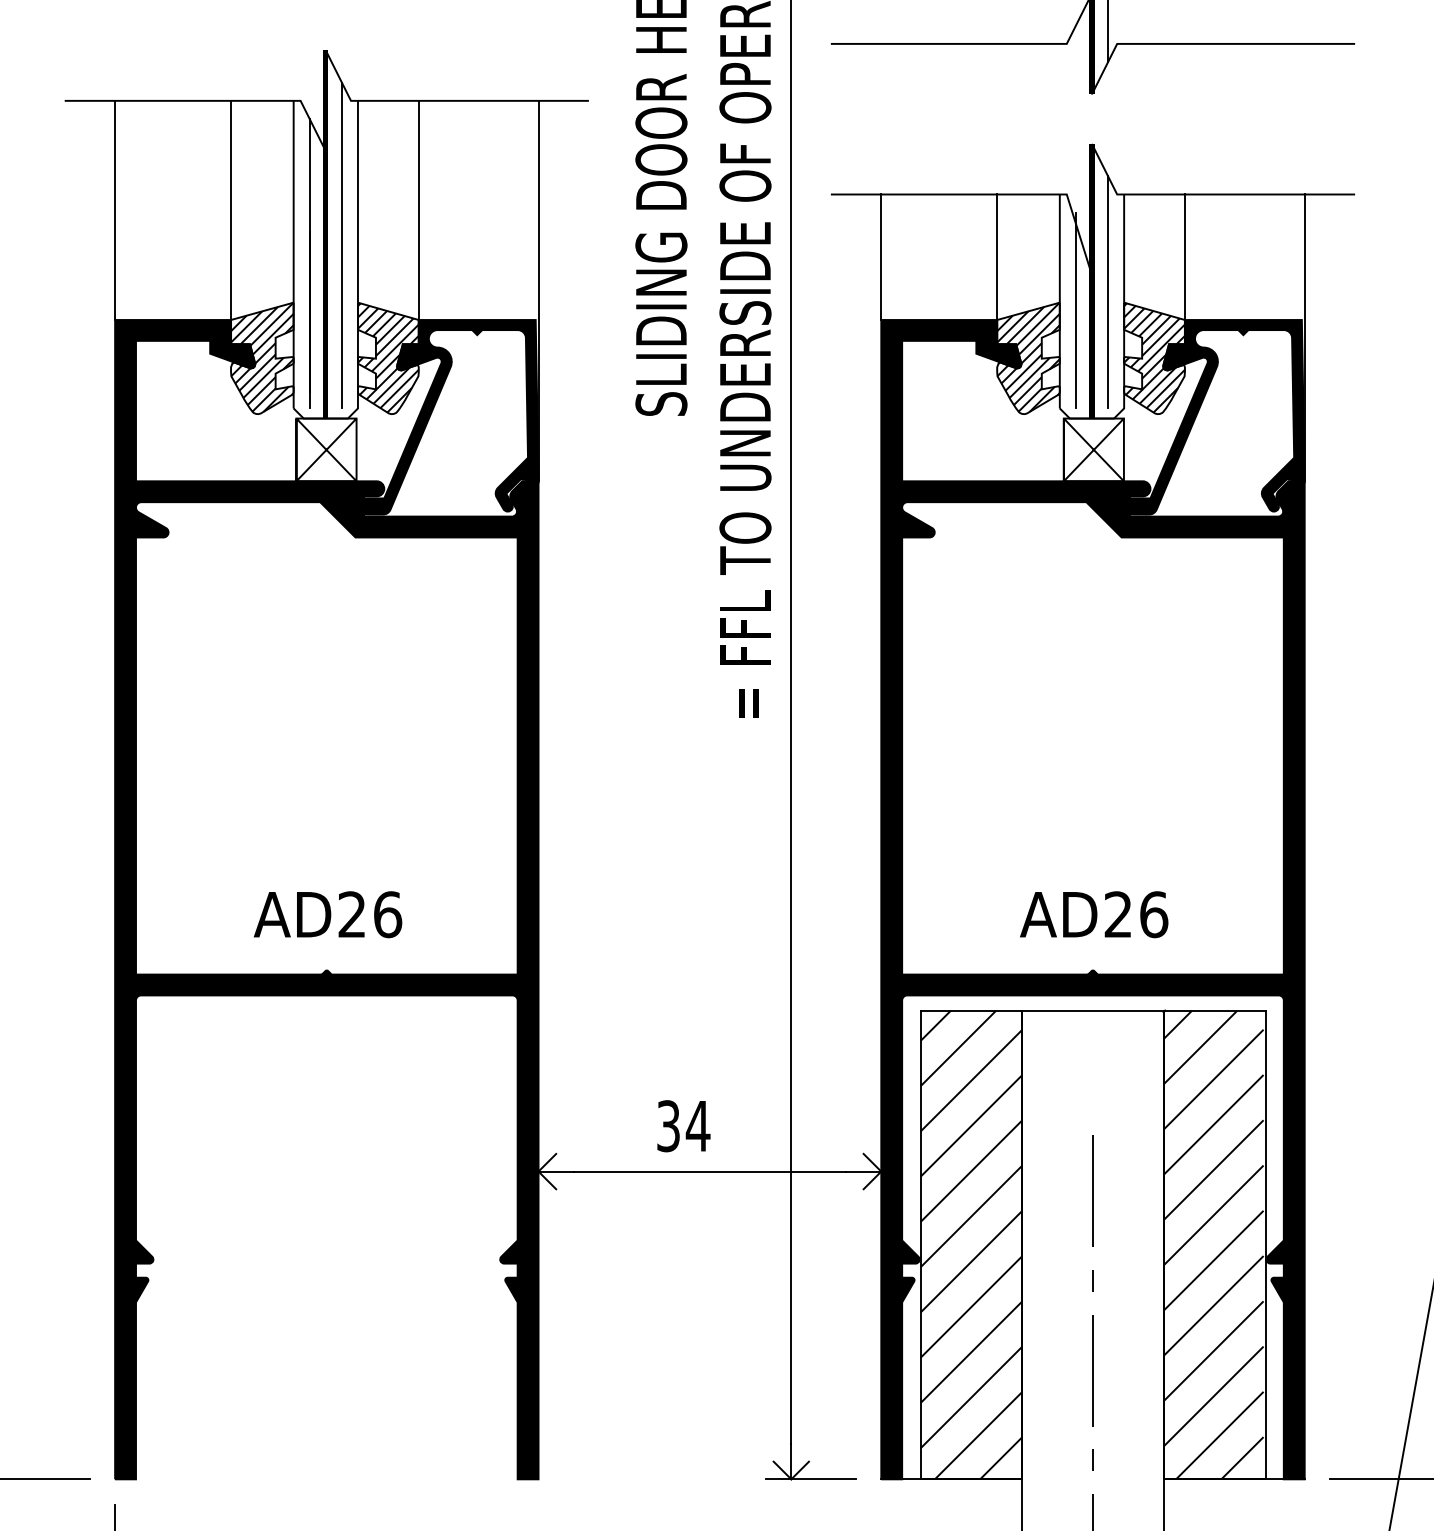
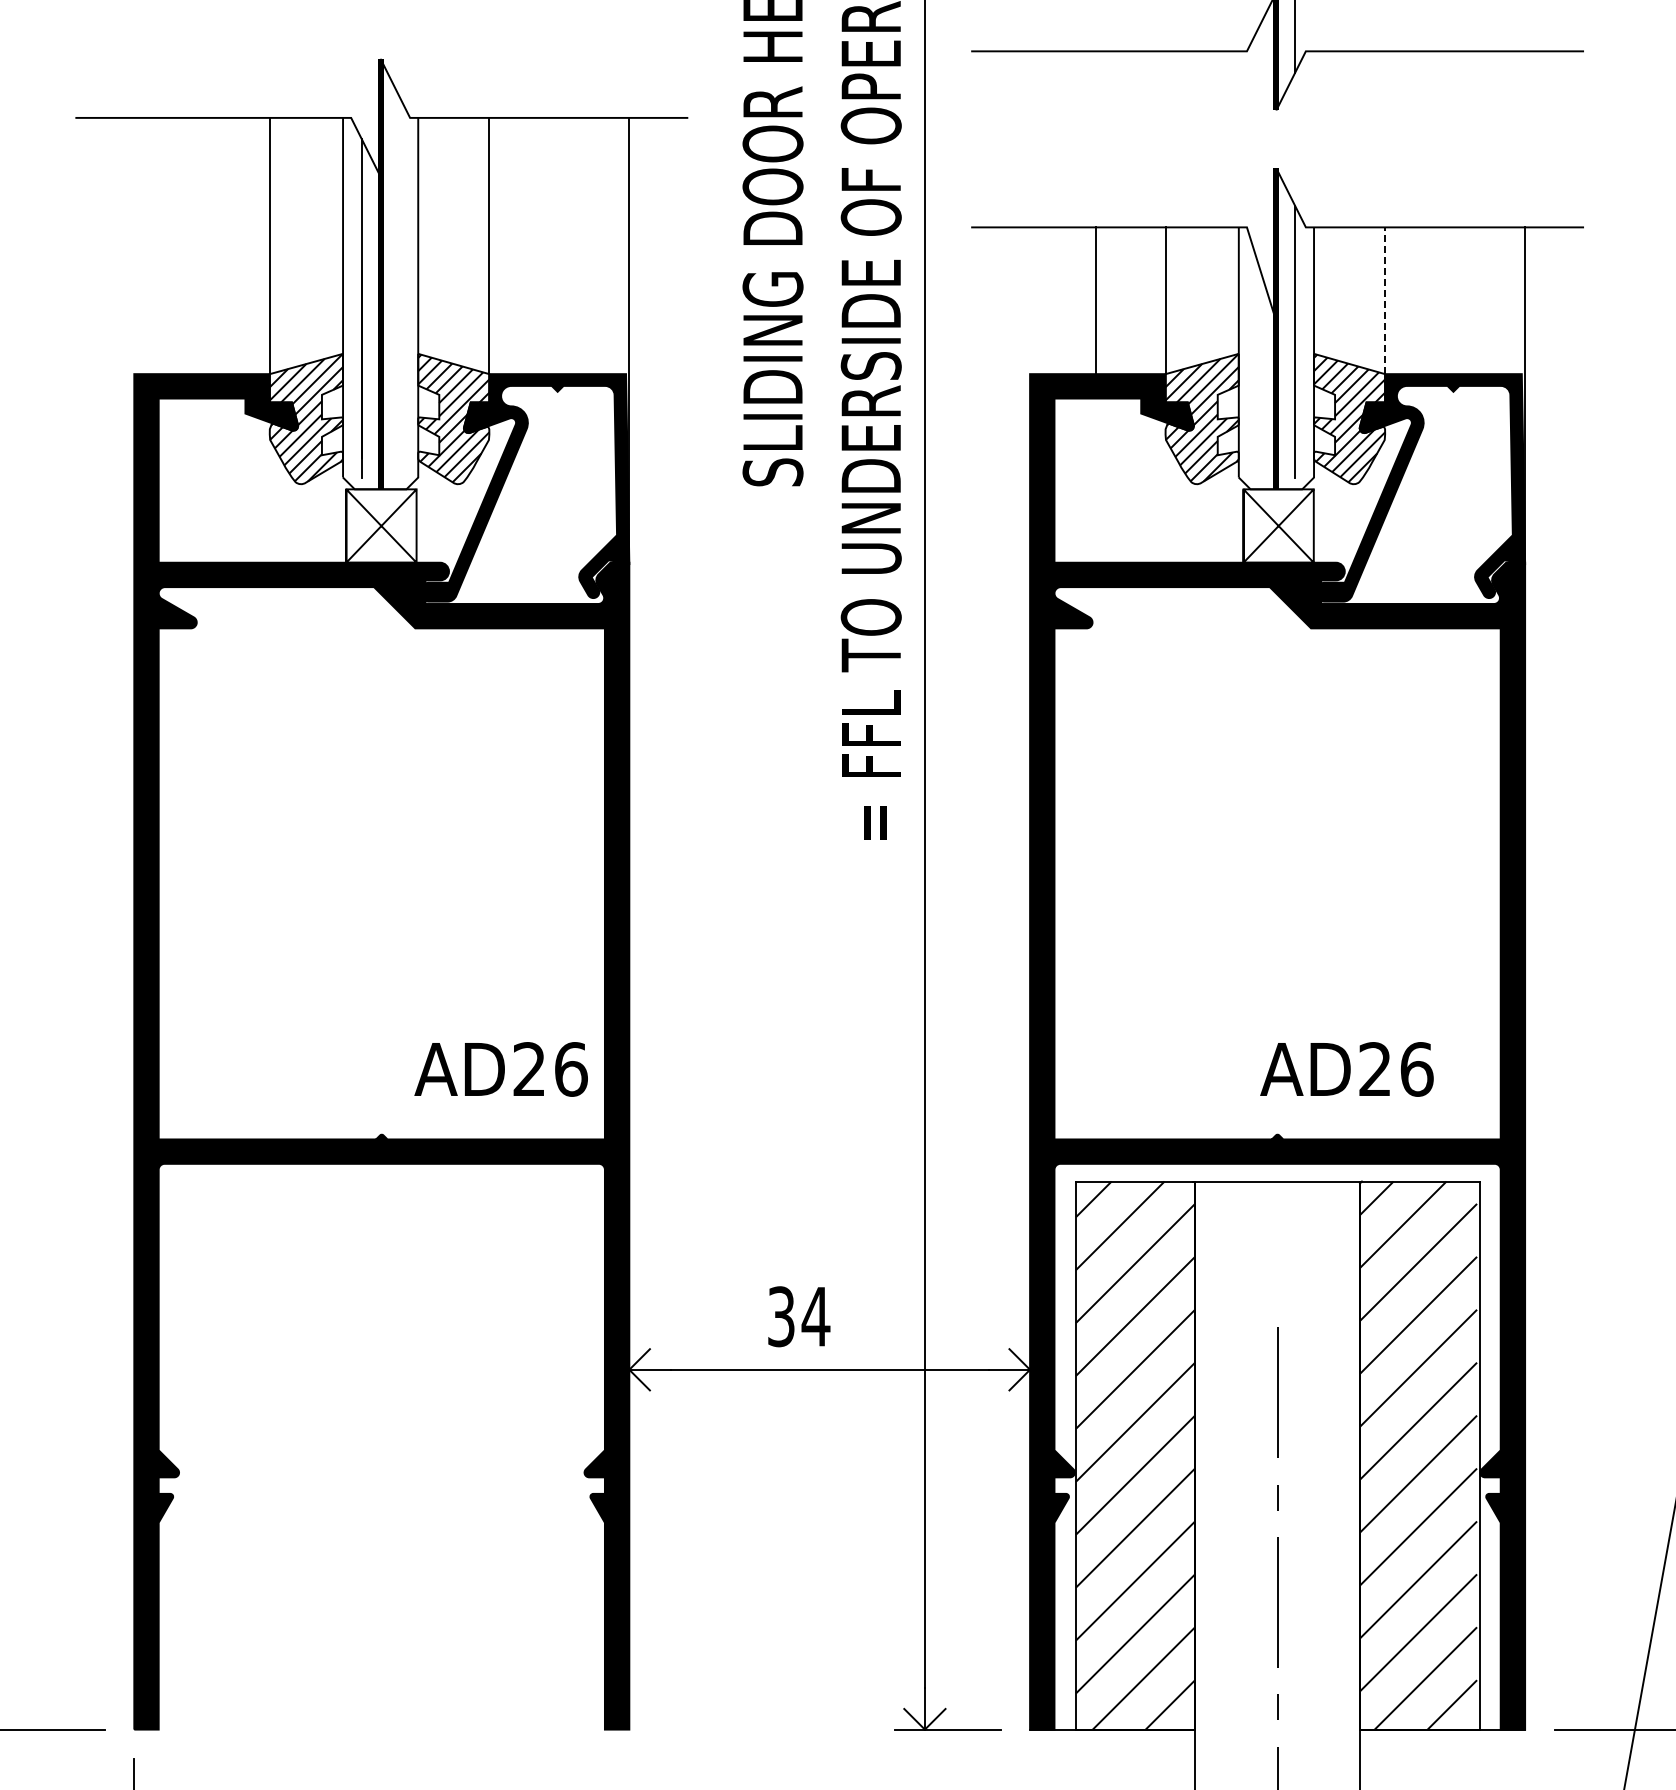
line: (115, 209) -> (134, 245), removed
line: (341, 245) -> (399, 286), removed
line: (881, 257) -> (1096, 300), moved
line: (1185, 257) -> (1385, 300), solid -> dashed
line: (1075, 310) -> (1257, 362), removed
text: (327, 914) -> (500, 1069), moved
text: (1093, 914) -> (1346, 1069), moved

